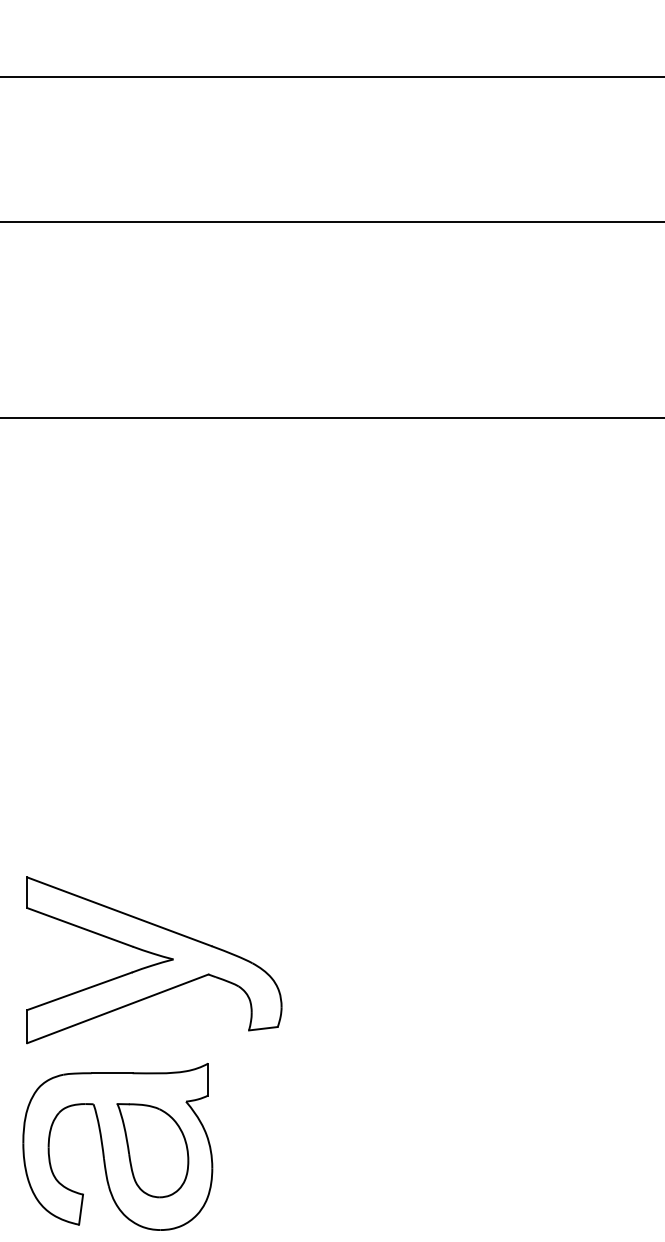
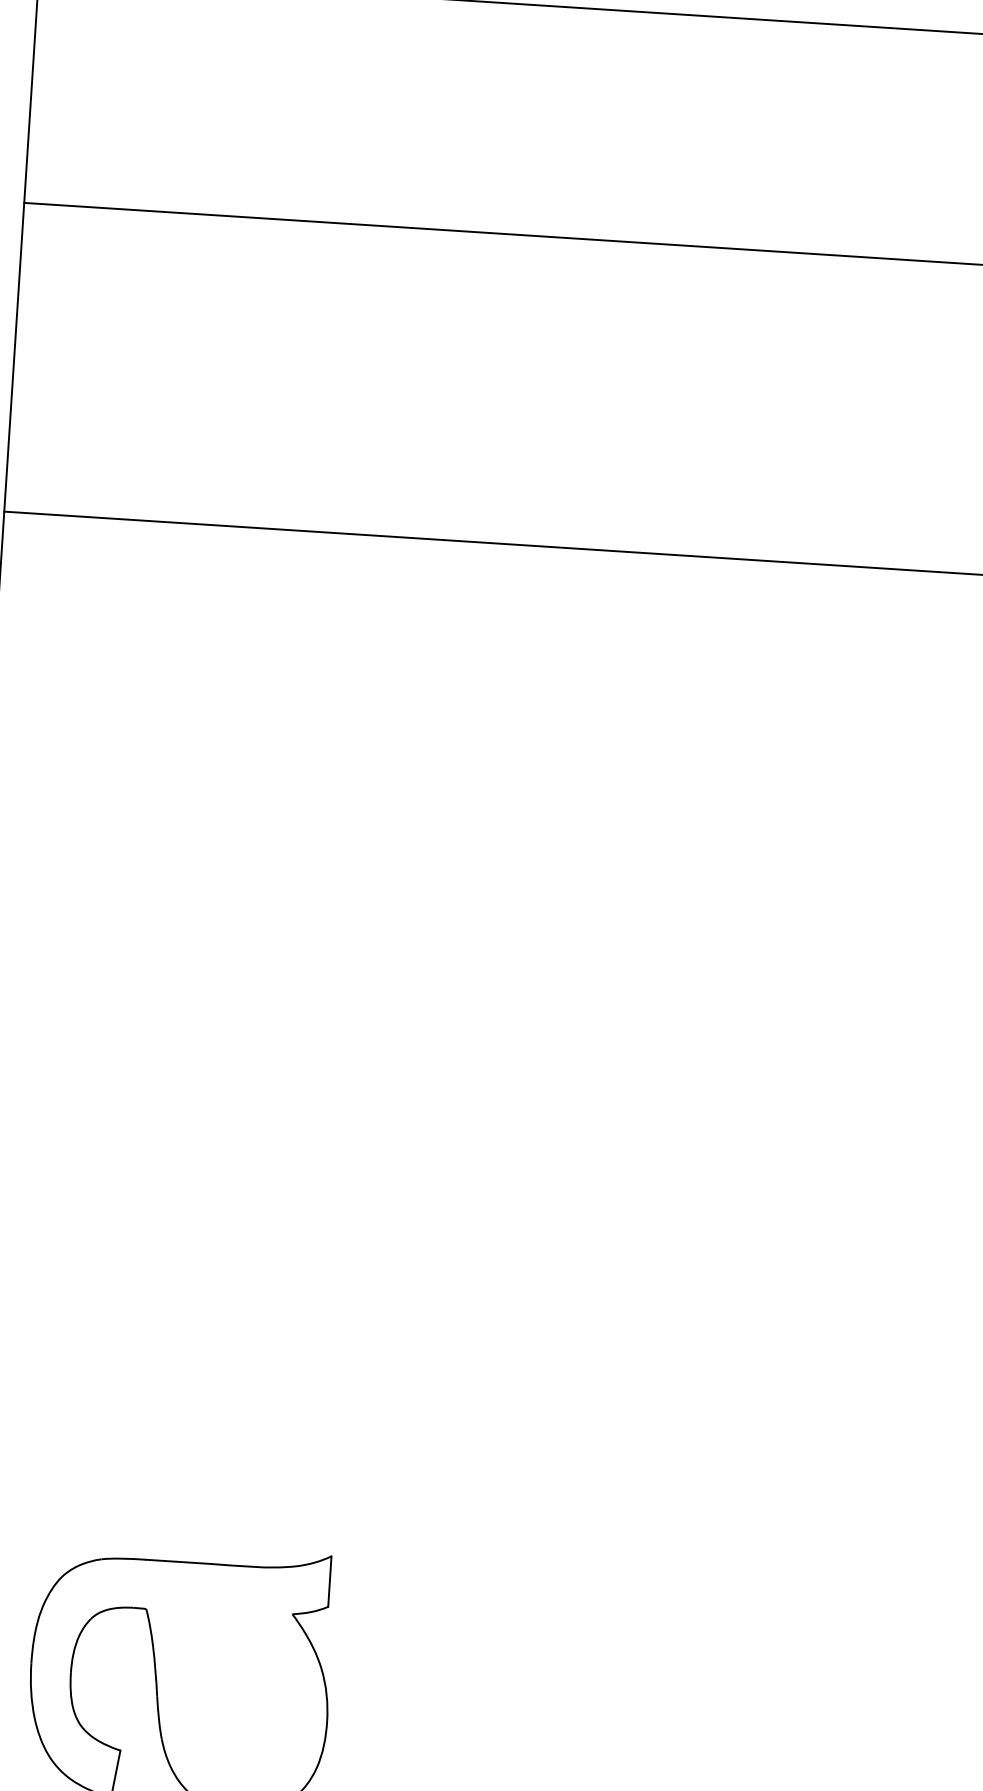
part: (154, 960) -> (257, 1388), removed
part: (152, 1150) -> (234, 1687), removed

